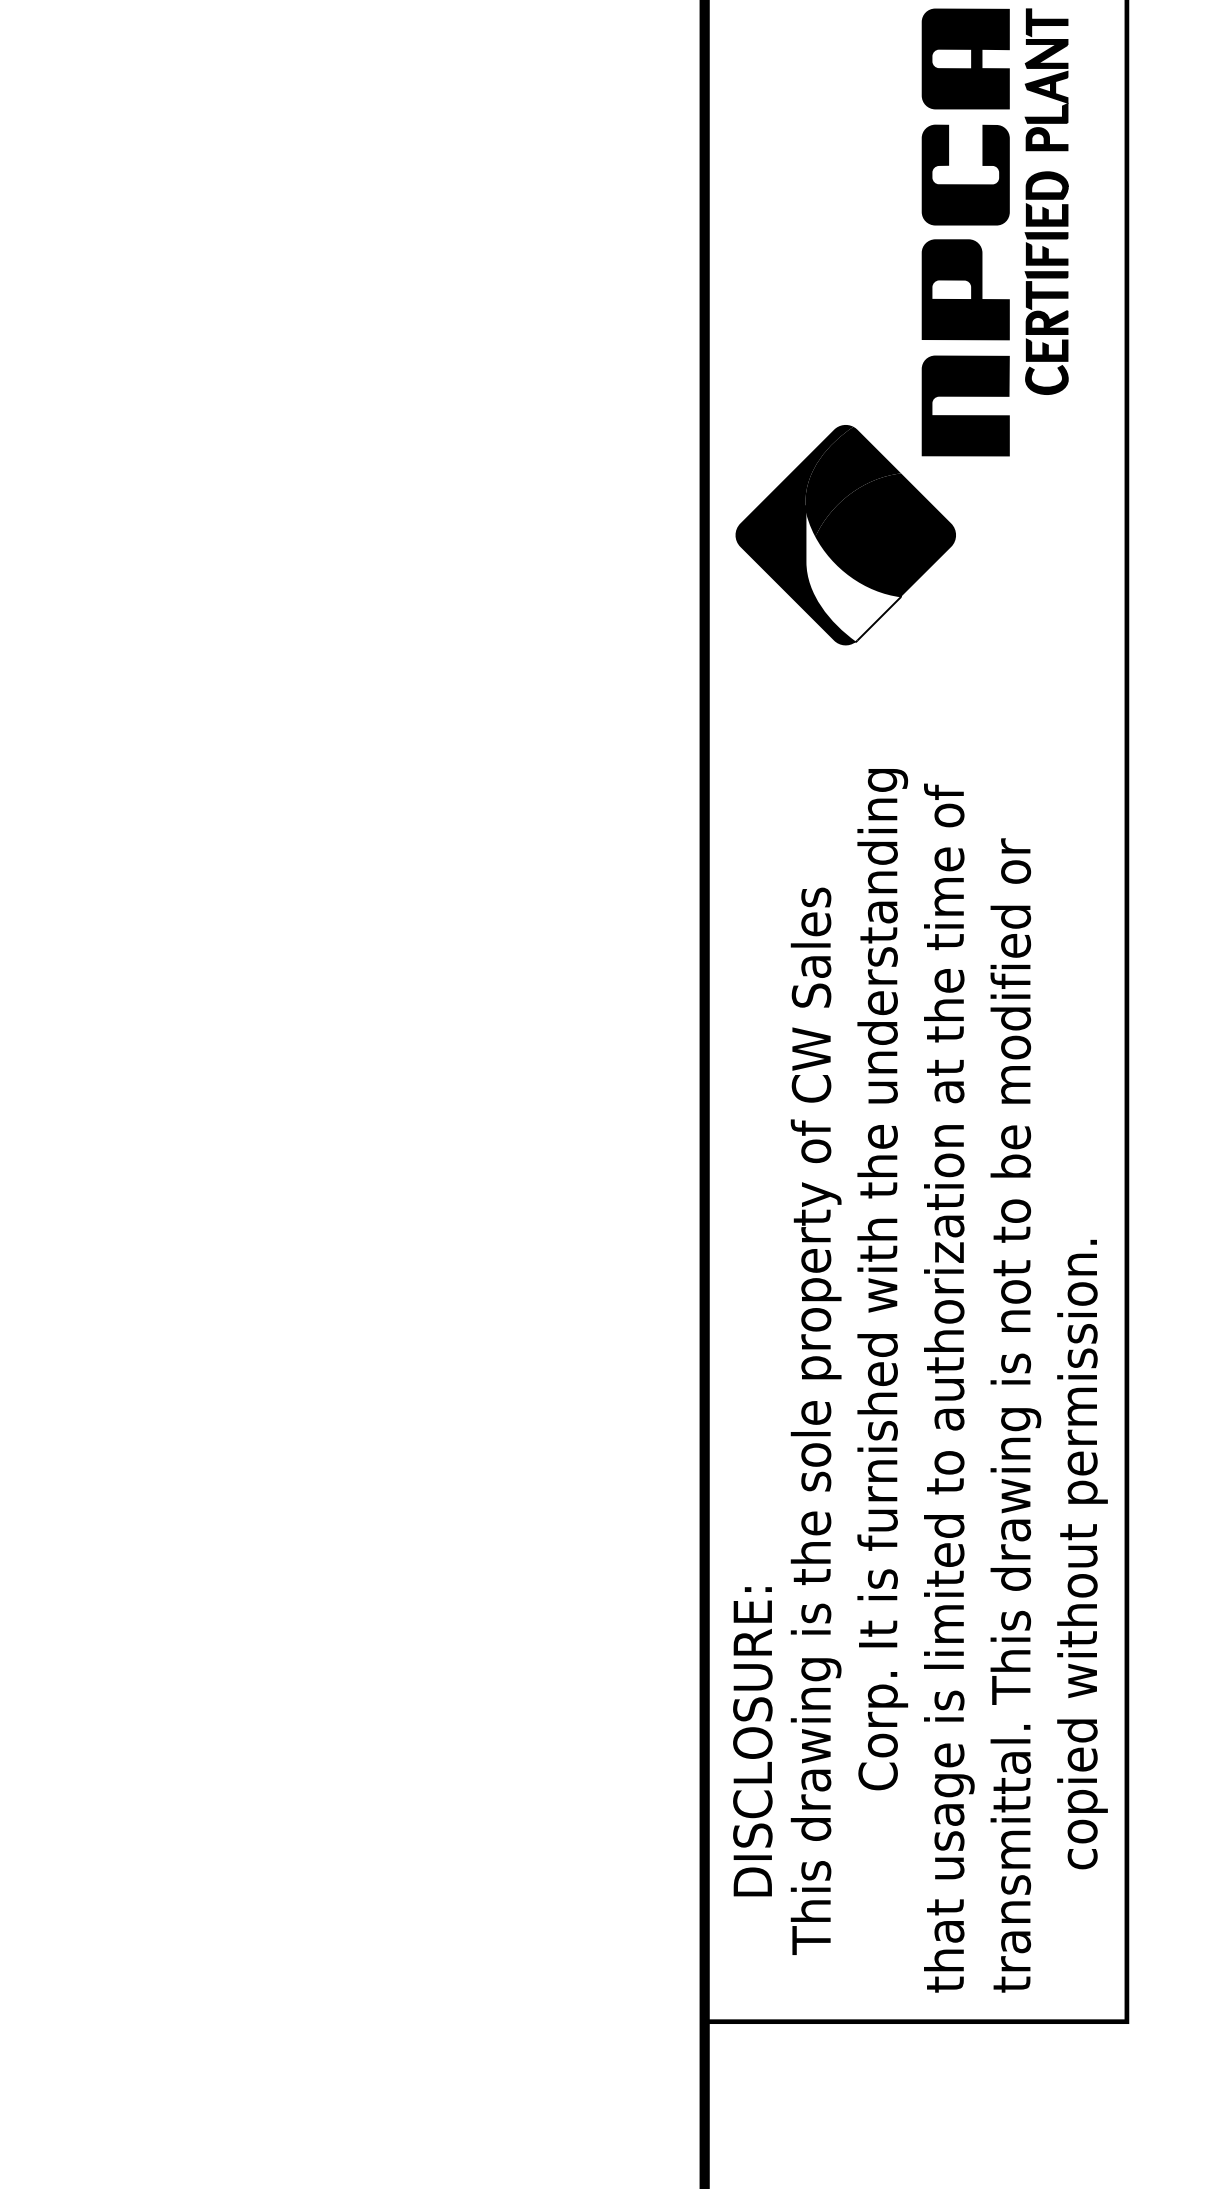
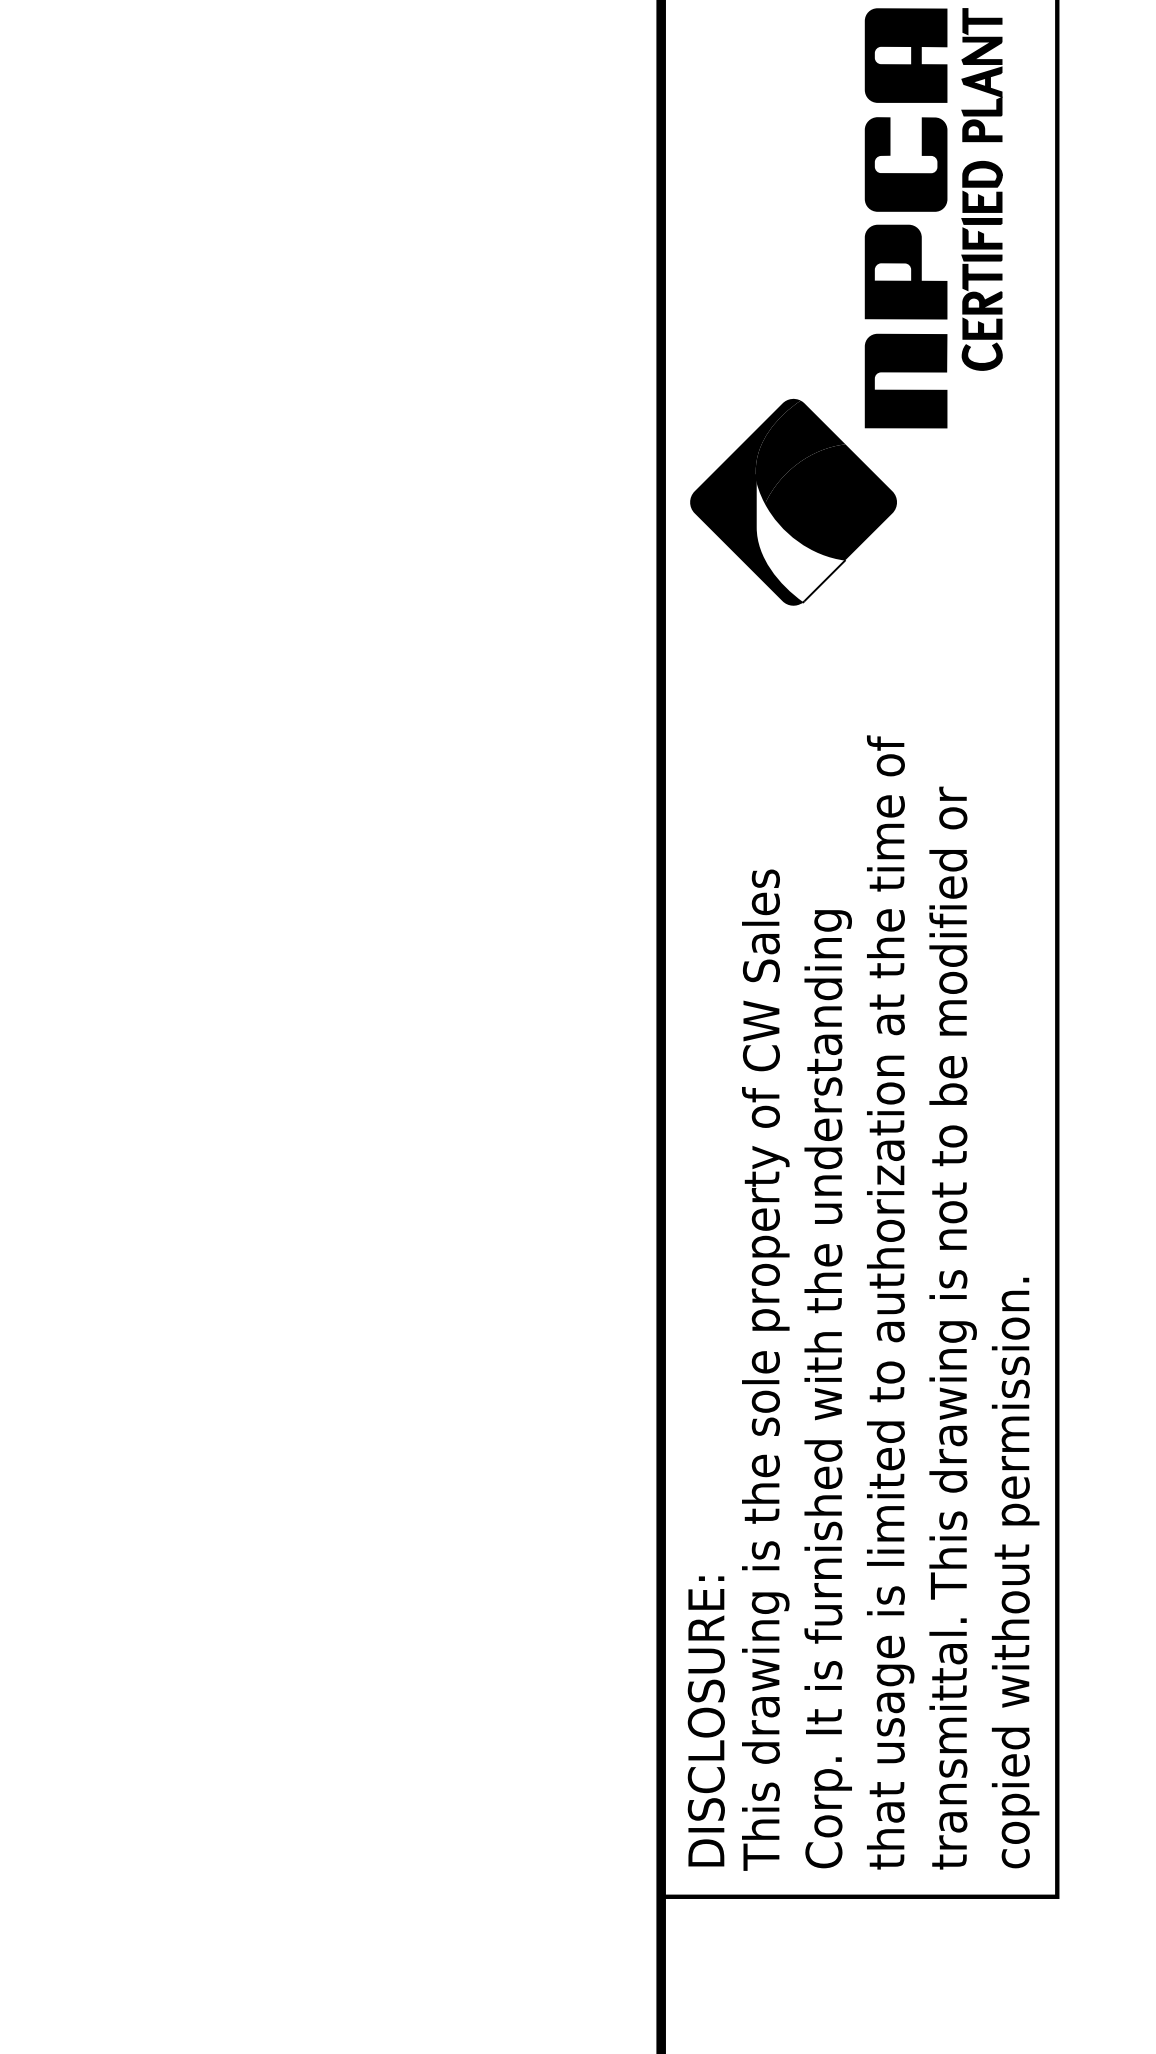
text: (882, 1279) -> (828, 1389), moved
text: (815, 1420) -> (765, 1369), moved
text: (1082, 1554) -> (1015, 1572), moved
text: (752, 1741) -> (706, 1721), moved

